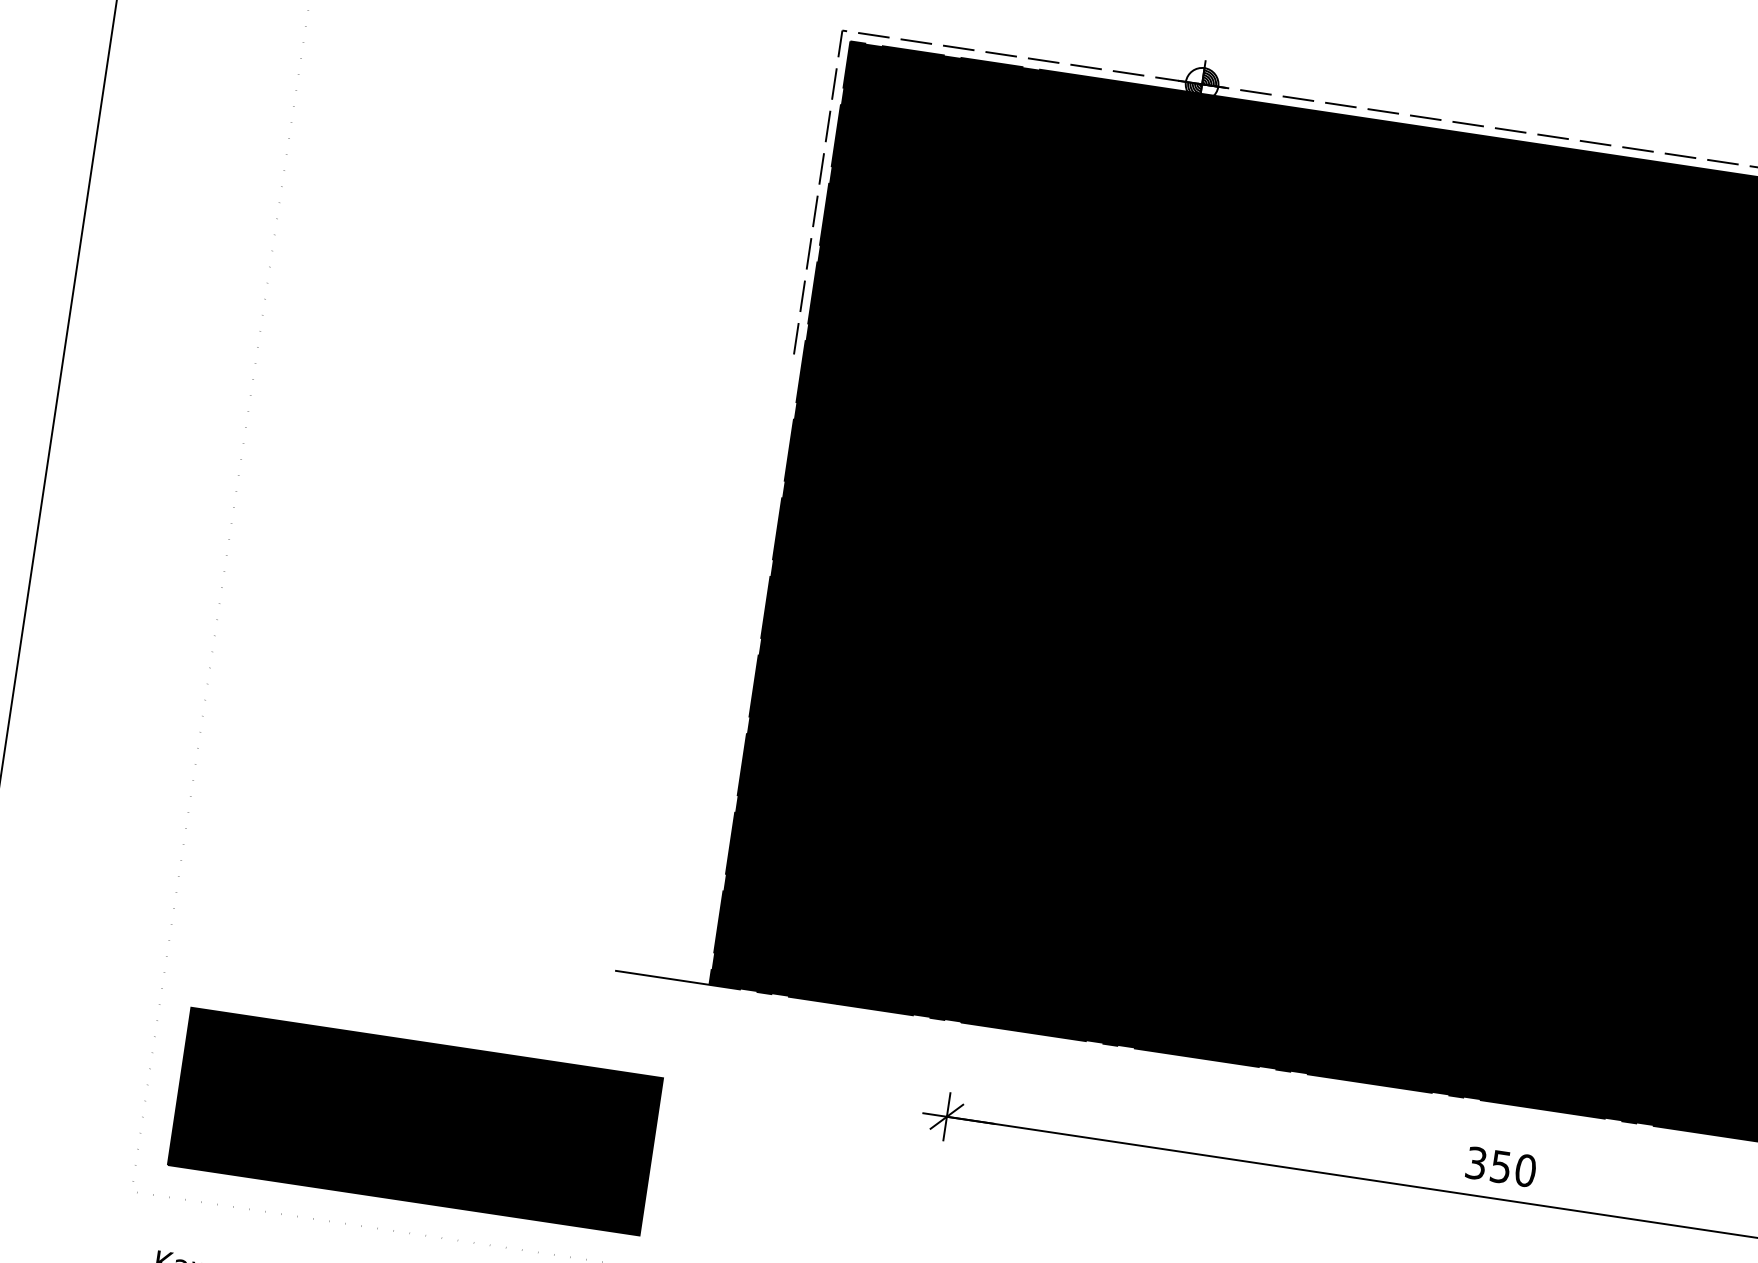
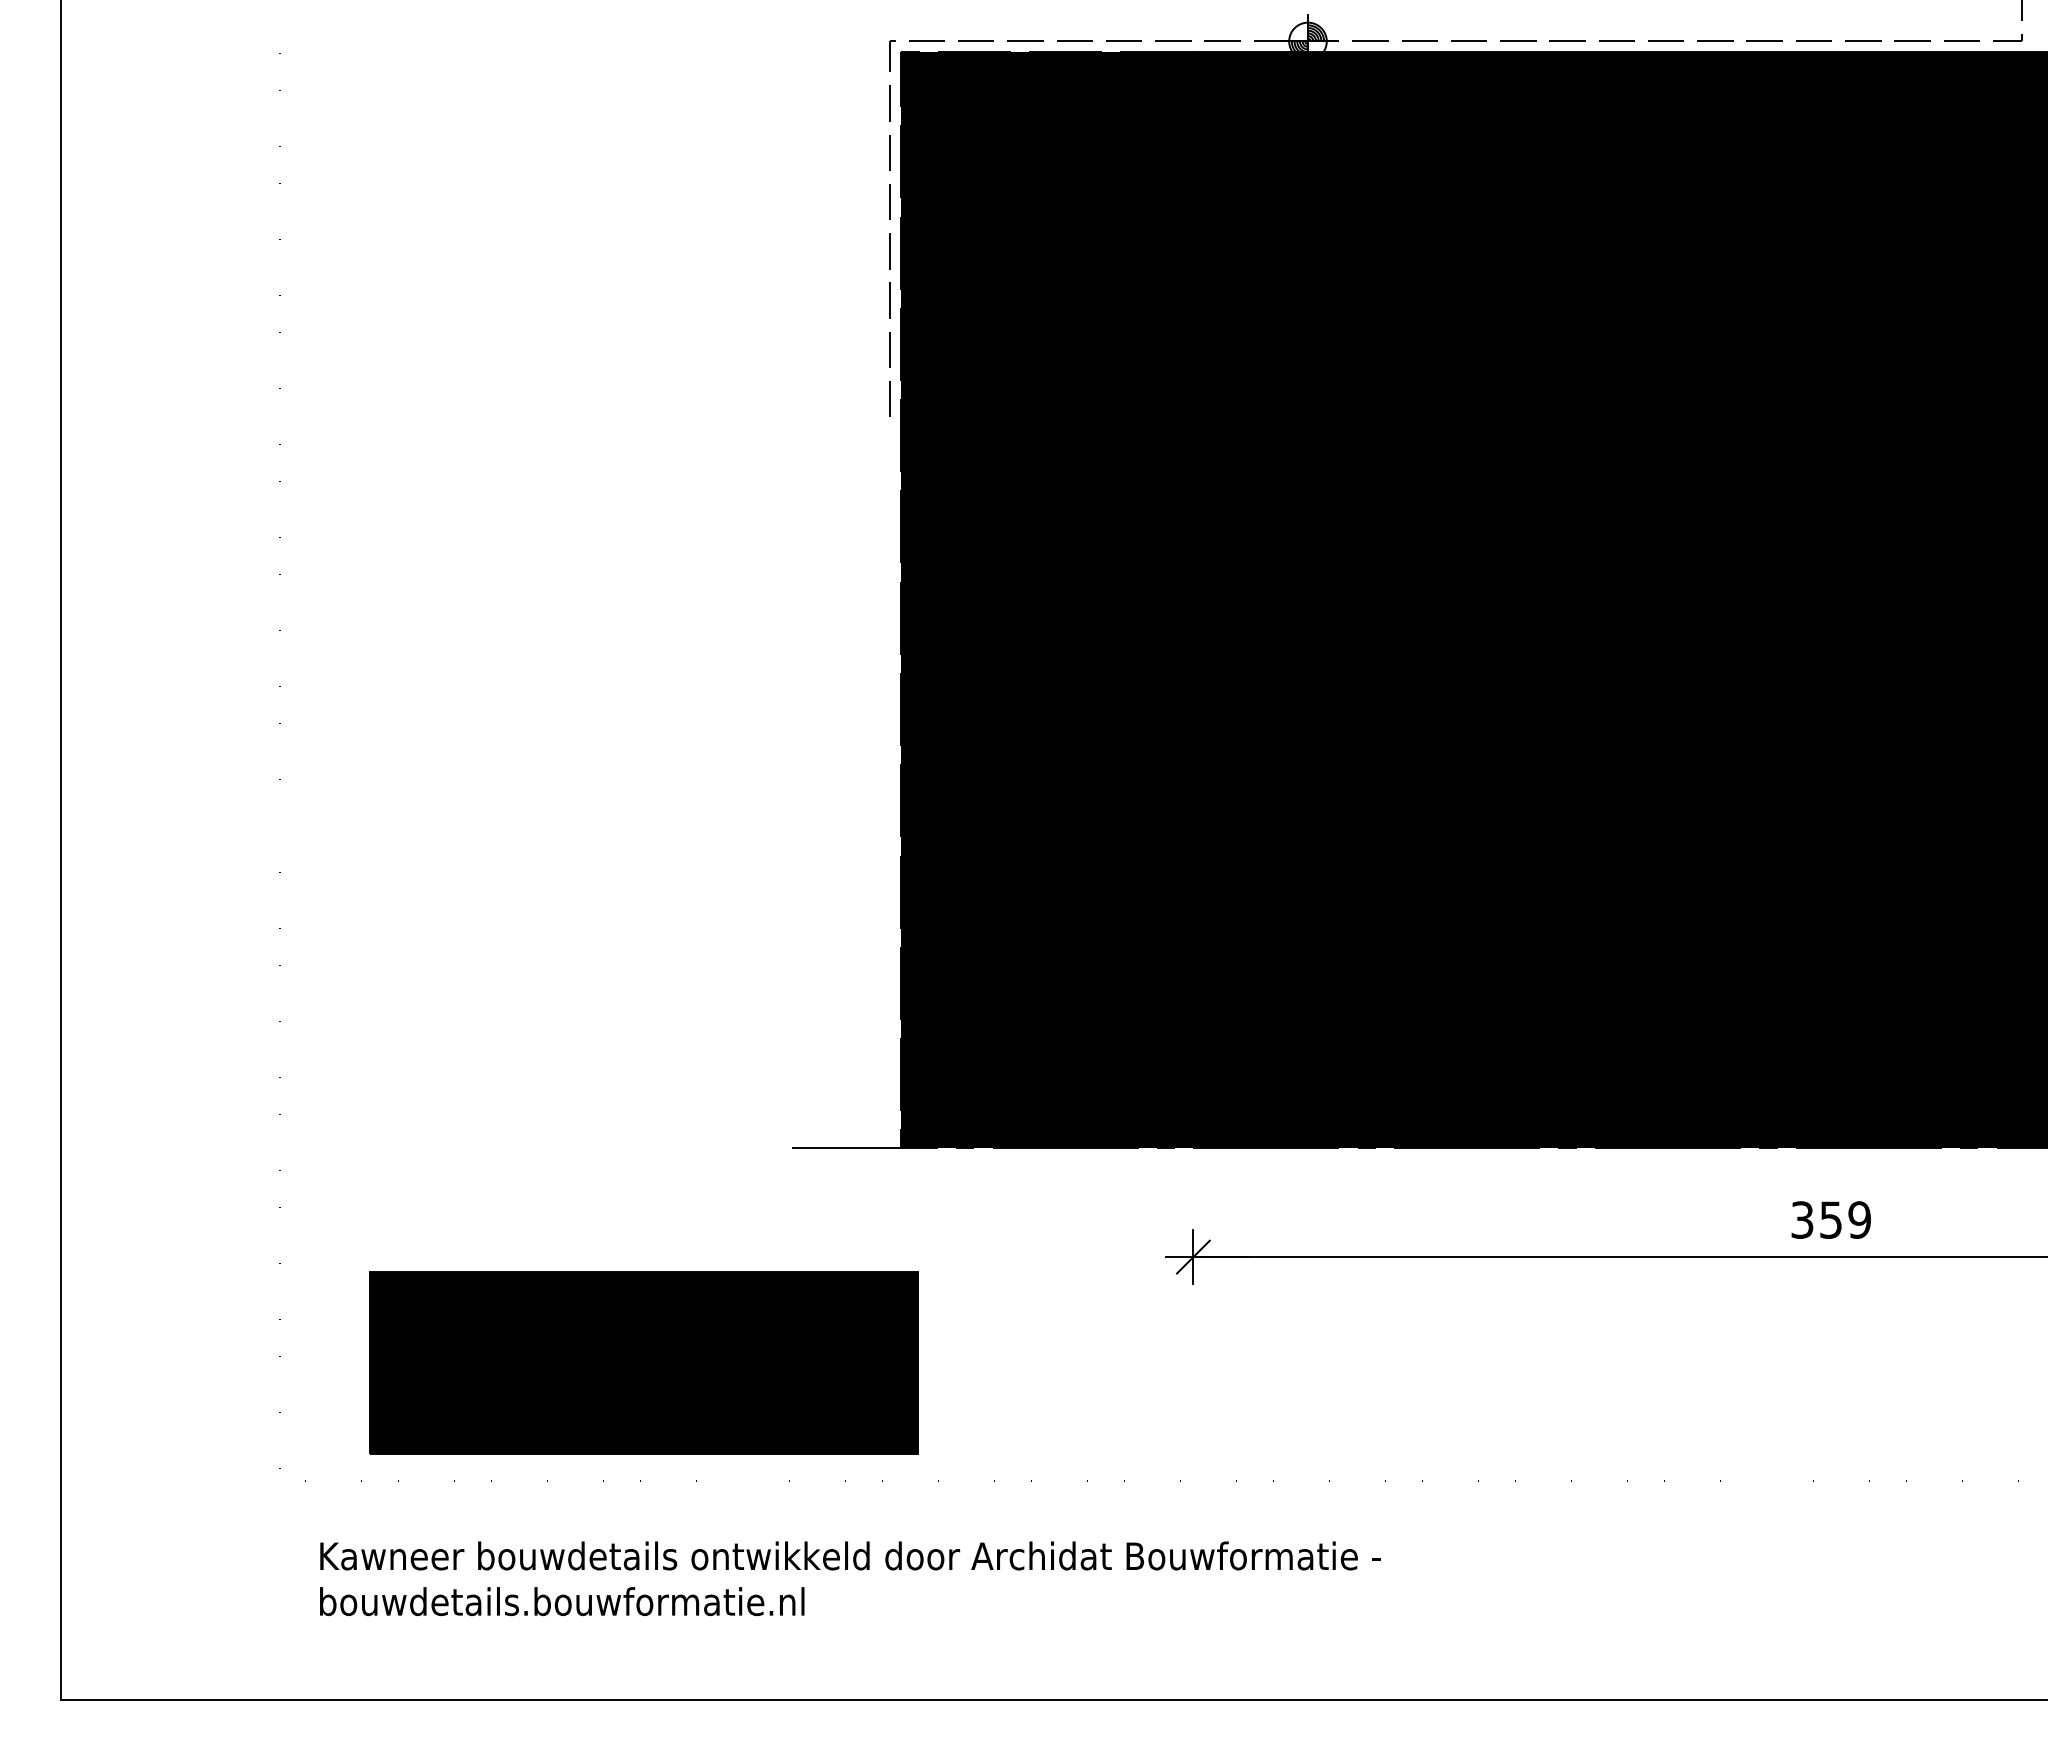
part: (415, 1121) -> (643, 1362), moved
text: (1525, 1170) -> (1859, 1219), 350 -> 359

